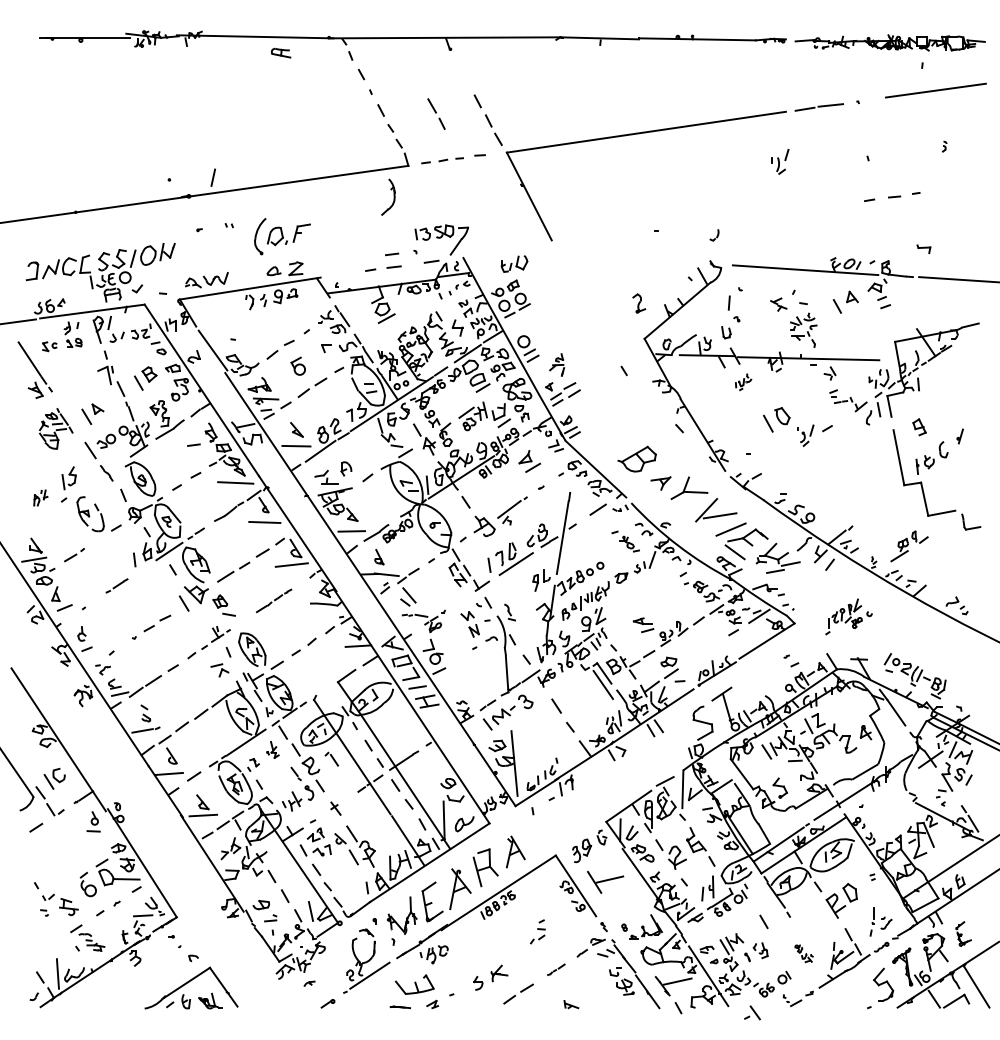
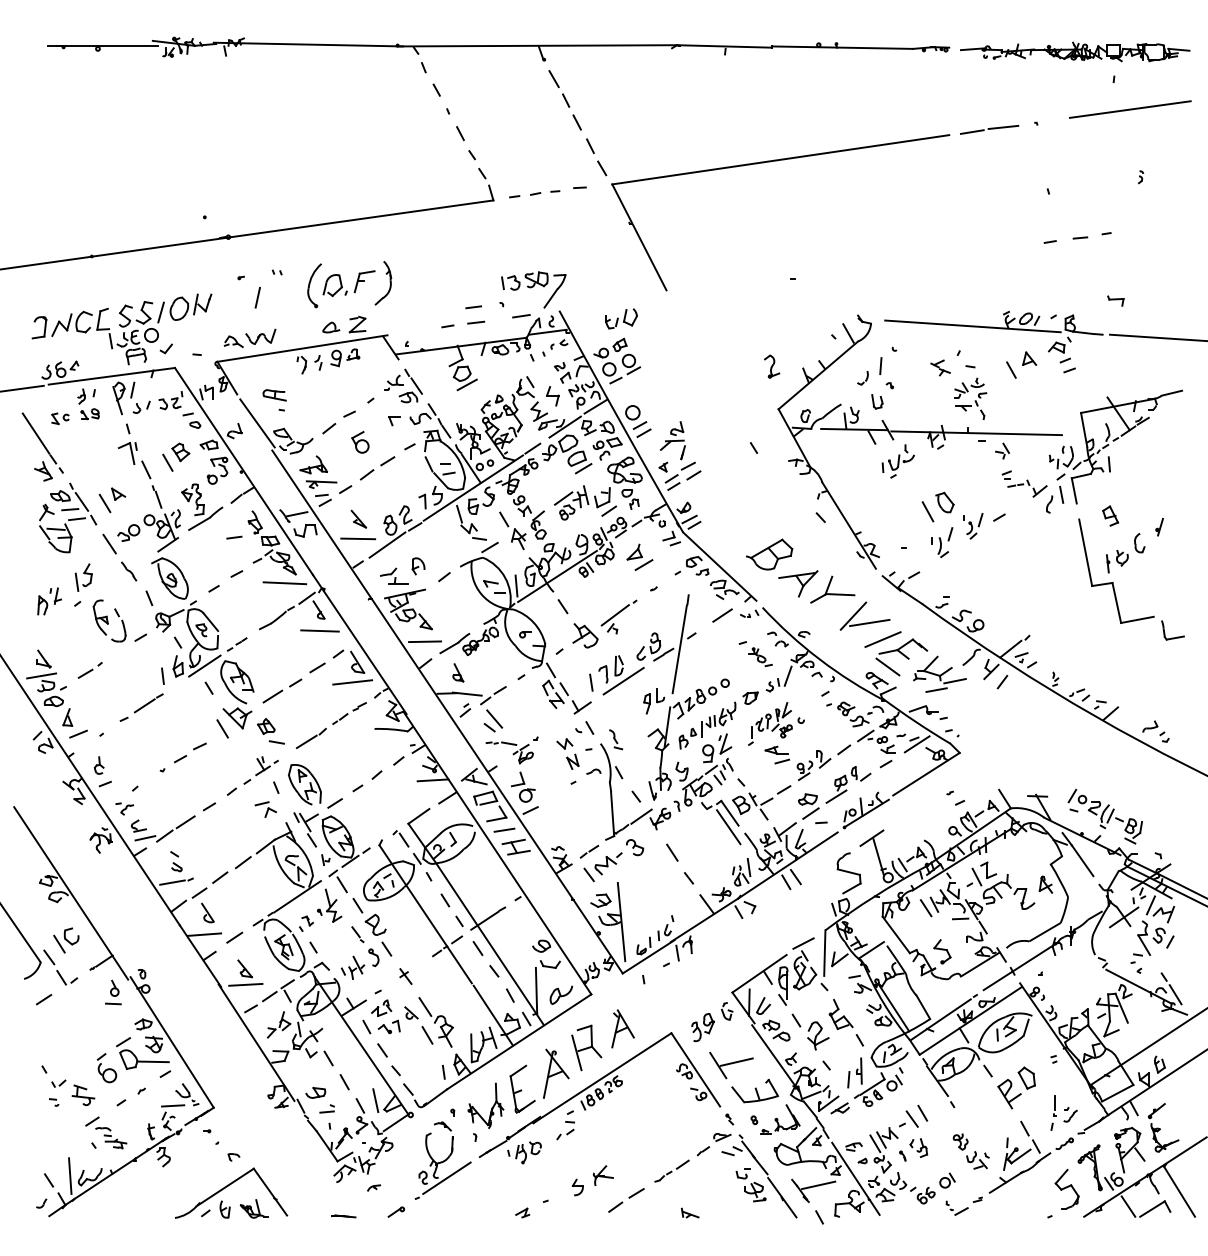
part: (280, 53) -> (274, 395), moved
part: (436, 113) -> (559, 88), moved
part: (780, 161) -> (942, 542), moved
line: (213, 177) -> (257, 297), moved
part: (393, 196) -> (389, 282), moved
part: (714, 235) -> (862, 378), moved
part: (556, 364) -> (672, 440), size x1.43
part: (743, 382) -> (897, 461), size x1.67
part: (56, 428) -> (68, 517), size x1.43
part: (661, 483) -> (798, 583), size x1.67
part: (40, 498) -> (49, 601), size x1.43
part: (909, 546) -> (848, 784), moved
part: (116, 585) -> (141, 707), size x1.67
part: (273, 600) -> (330, 725), size x1.67
part: (849, 616) -> (776, 723), moved
part: (272, 749) -> (329, 905), size x1.67
part: (331, 758) -> (400, 838), moved
part: (537, 932) -> (565, 1125), moved
part: (963, 933) -> (1163, 1127), size x1.67
part: (803, 953) -> (970, 1151), size x1.67
part: (555, 969) -> (671, 1170), size x1.67
part: (414, 984) -> (754, 1090), moved
part: (400, 1007) -> (343, 1216), moved
part: (752, 1012) -> (908, 1118), moved

